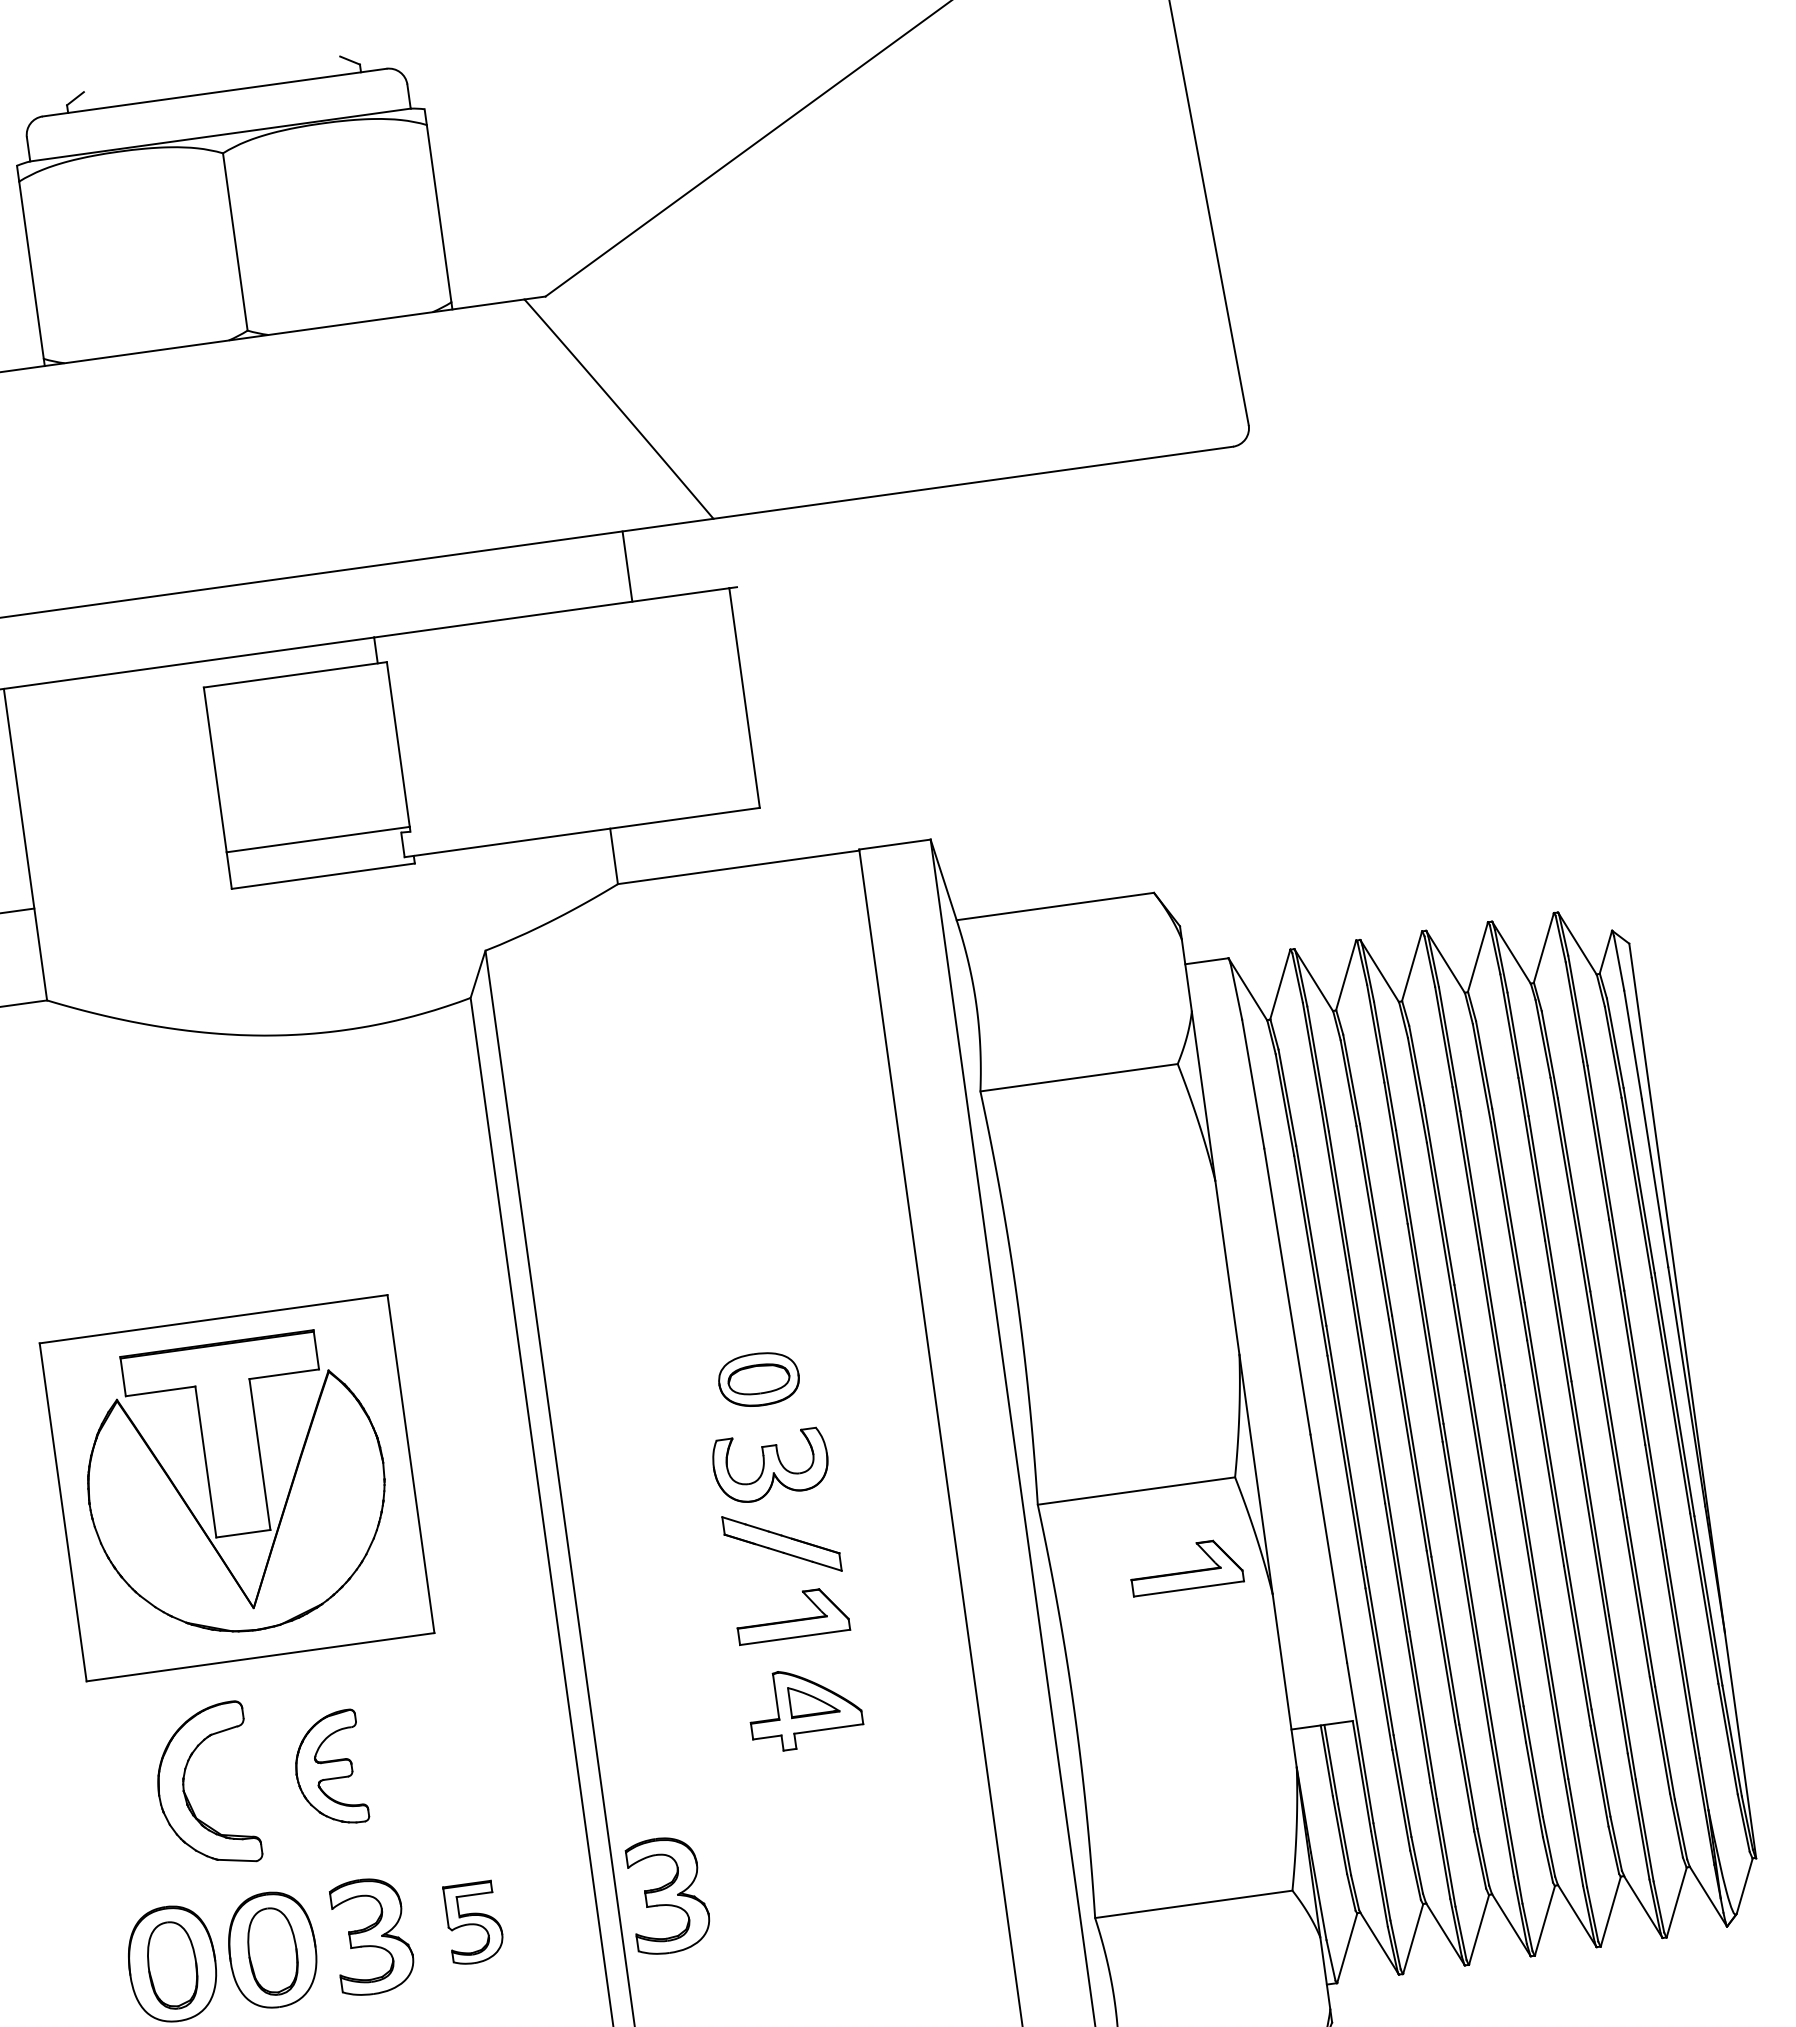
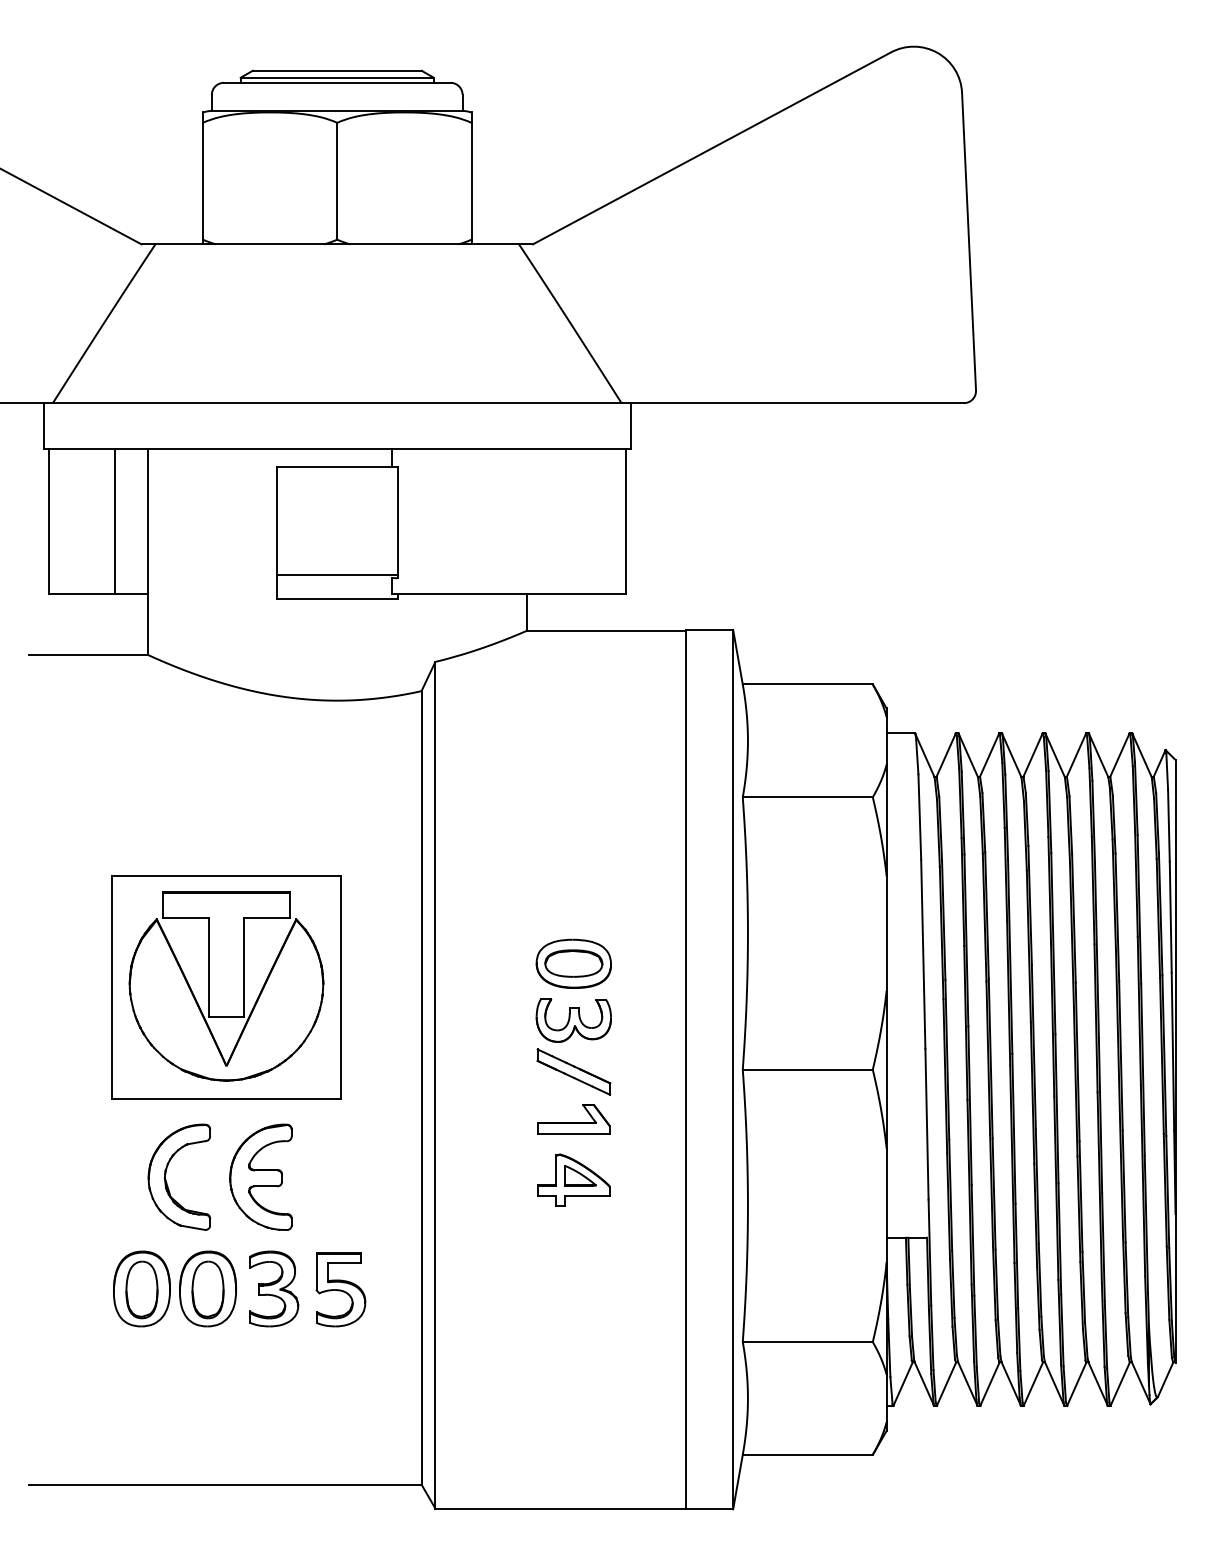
line: (210, 74) -> (336, 70), added
line: (212, 84) -> (336, 77), added
line: (627, 566) -> (630, 426), moved
part: (758, 1379) -> (573, 963), size x1.43
part: (1185, 1567) -> (832, 1123), removed
part: (328, 1768) -> (260, 1176), size x1.43
part: (669, 1894) -> (469, 1288), removed
part: (473, 1923) -> (340, 1289), size x1.43

